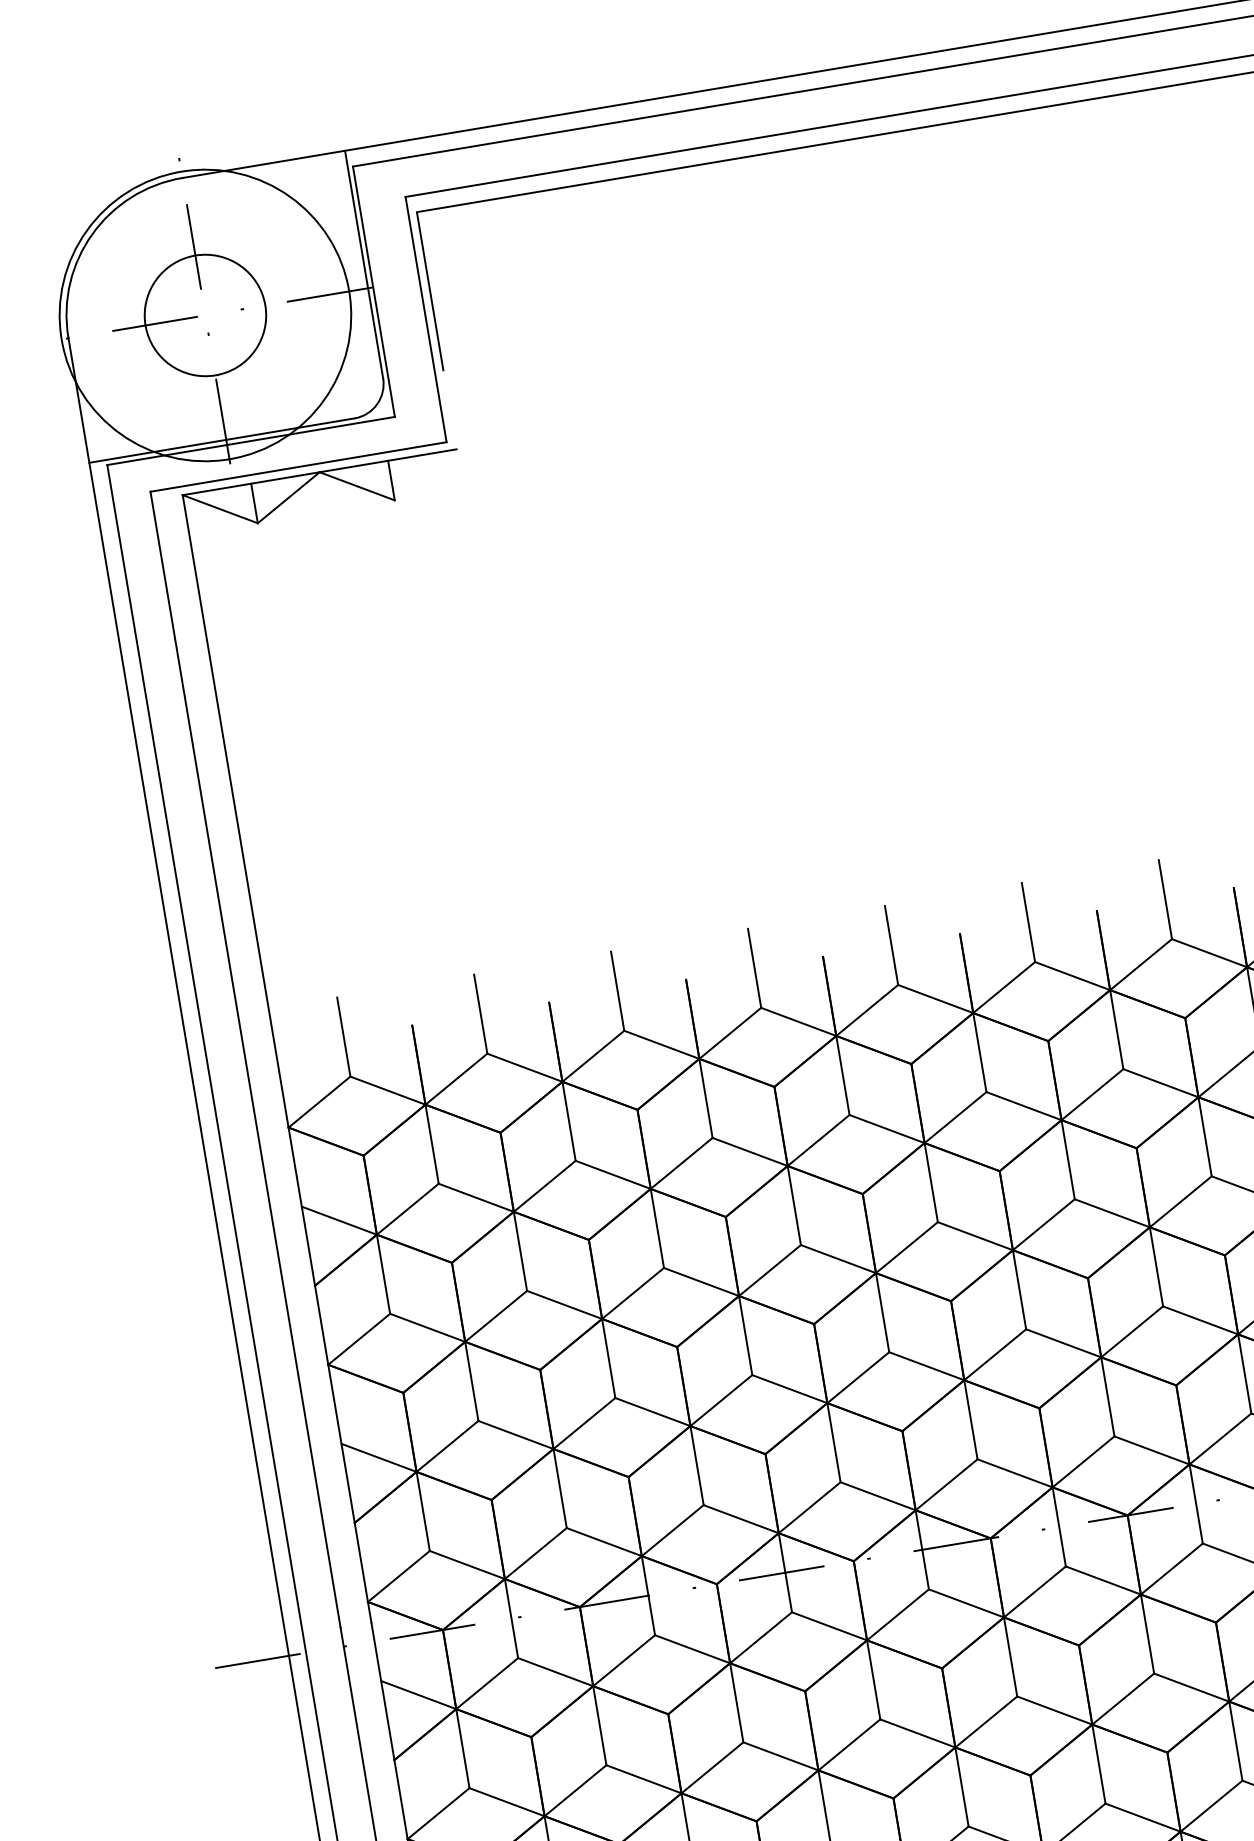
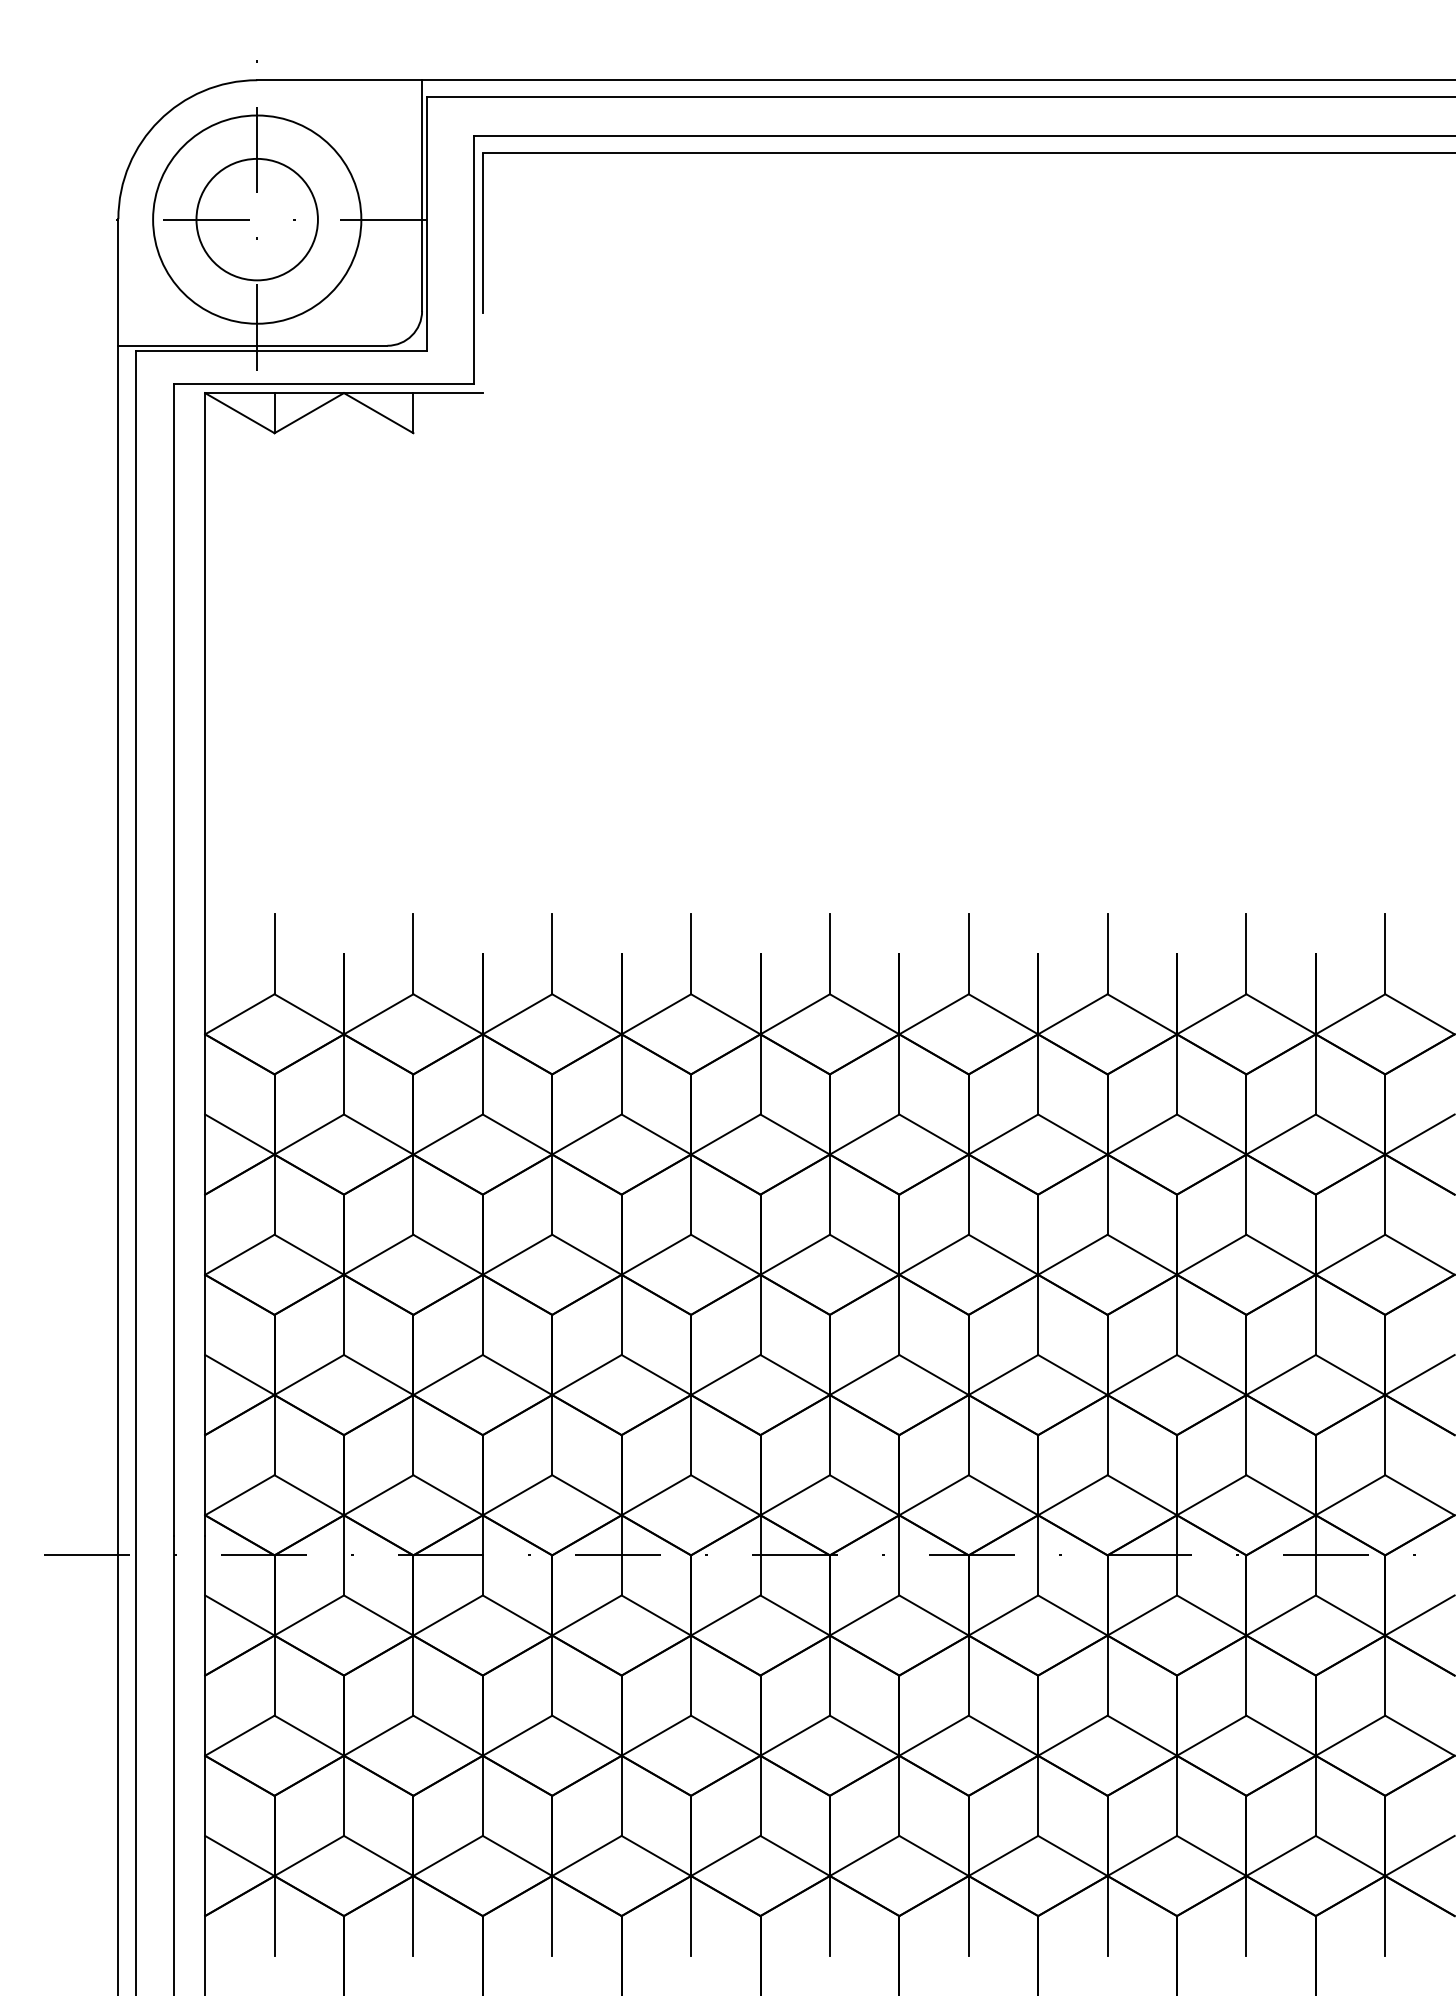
circle: (205, 315) -> (257, 219), size x0.71

